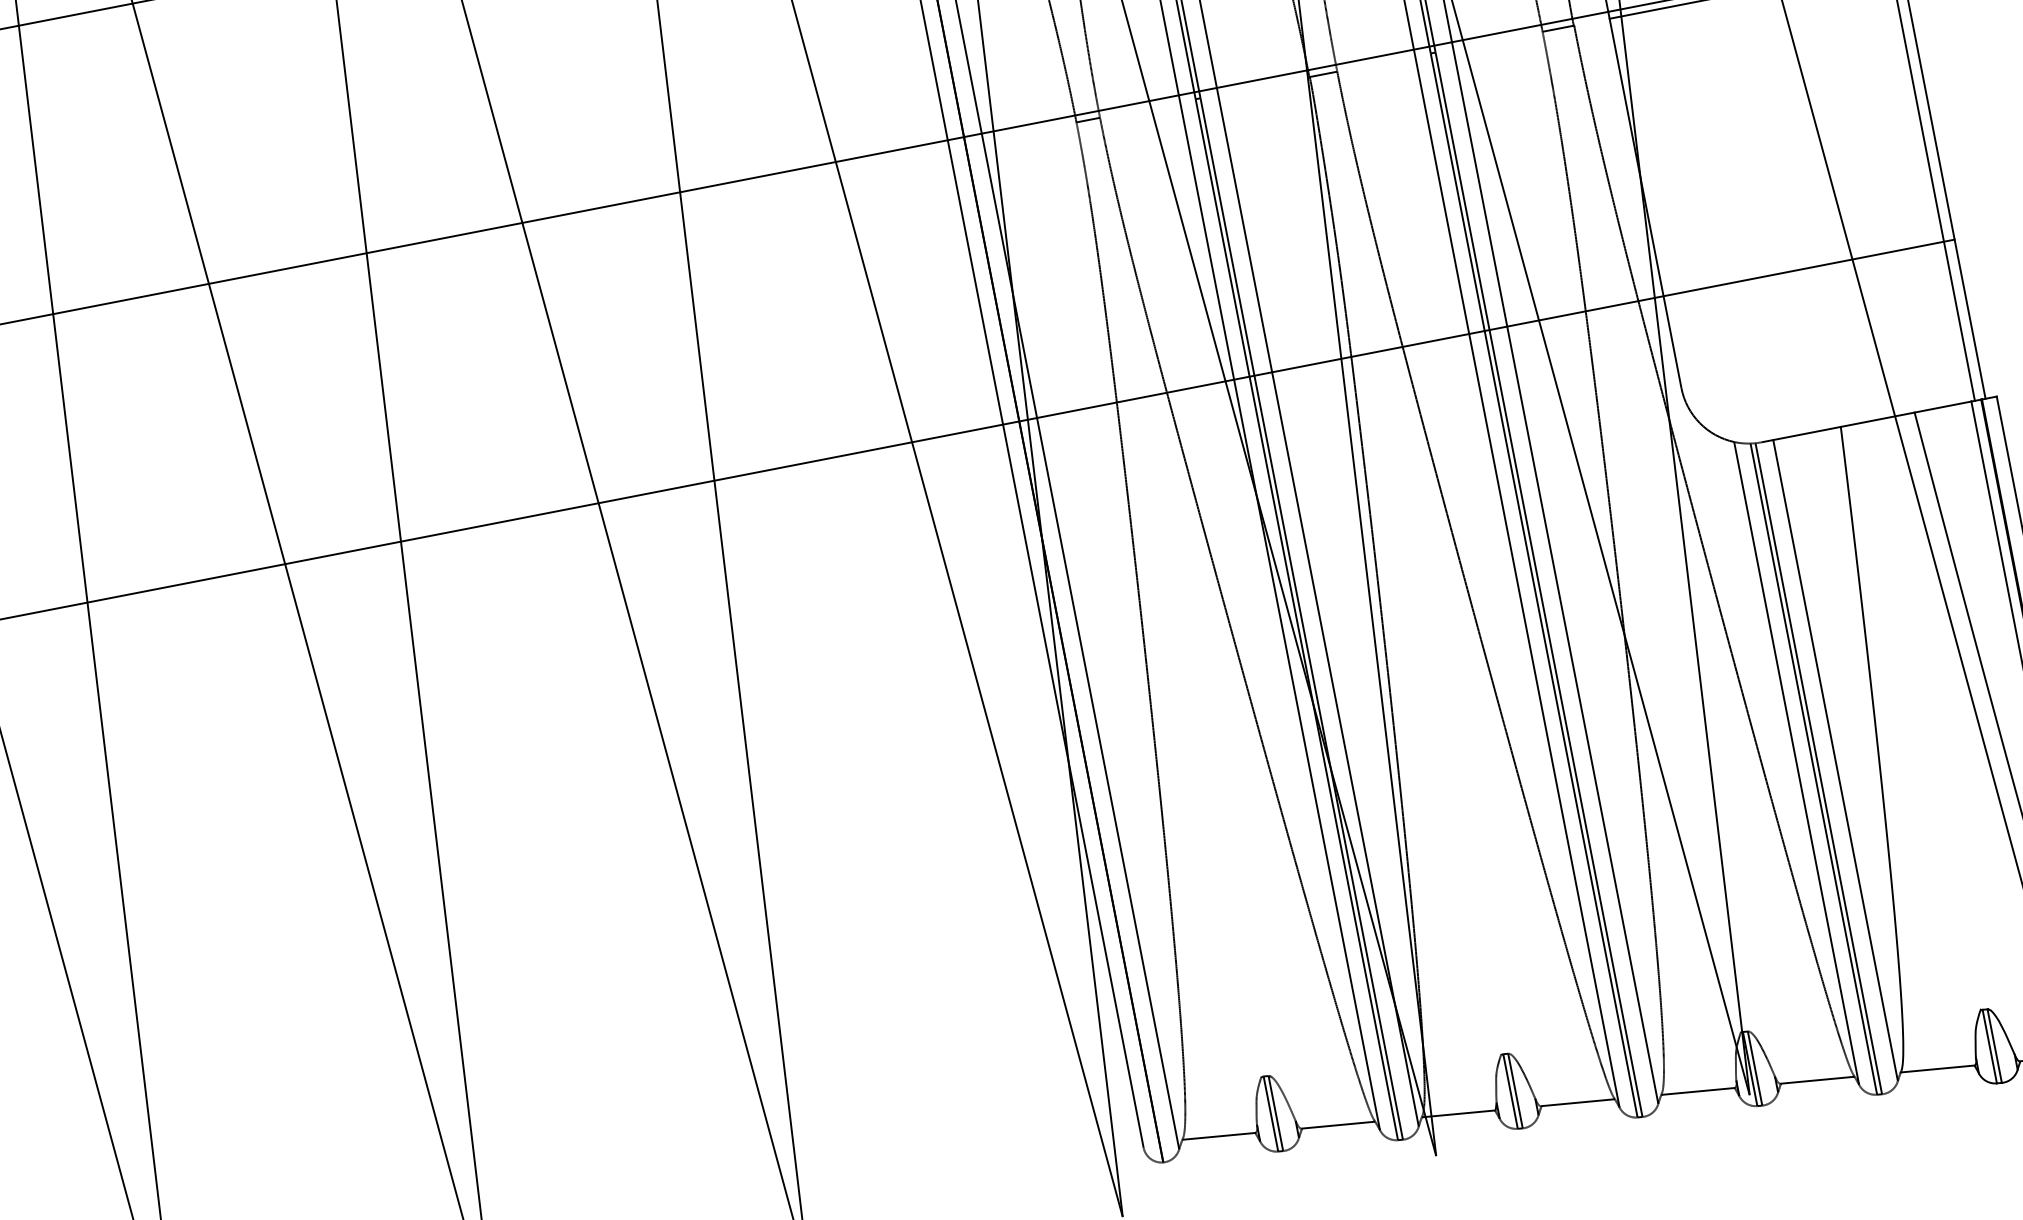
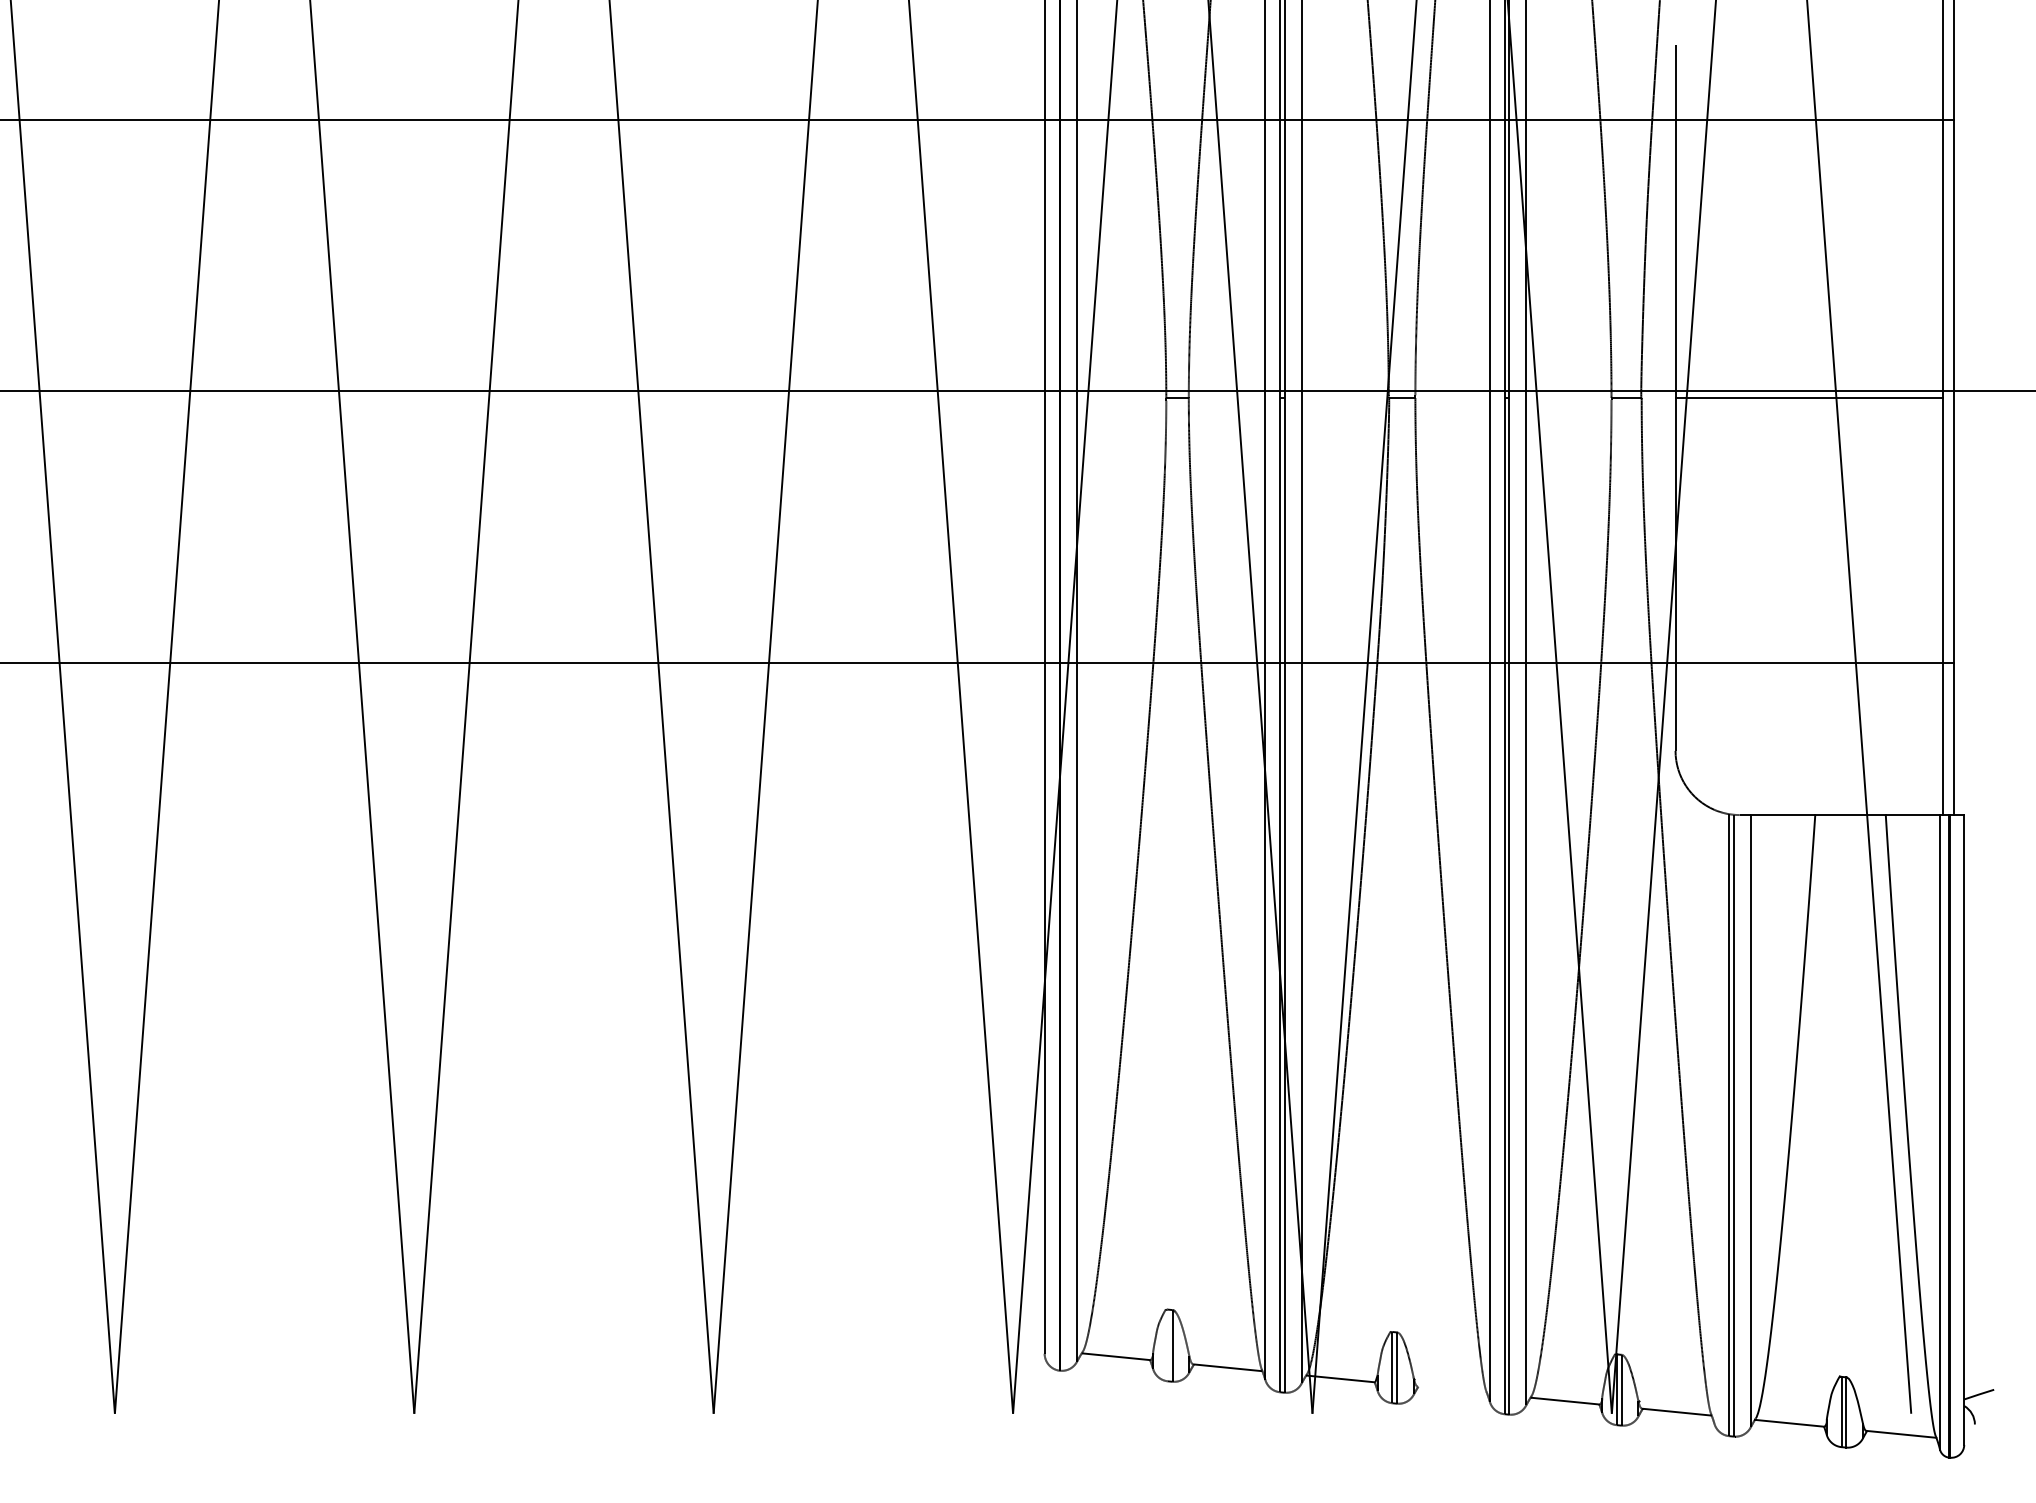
line: (1796, 763) -> (1714, 1116), removed
line: (1577, 1102) -> (1452, 1389), removed
line: (1270, 1114) -> (1167, 1345), removed

